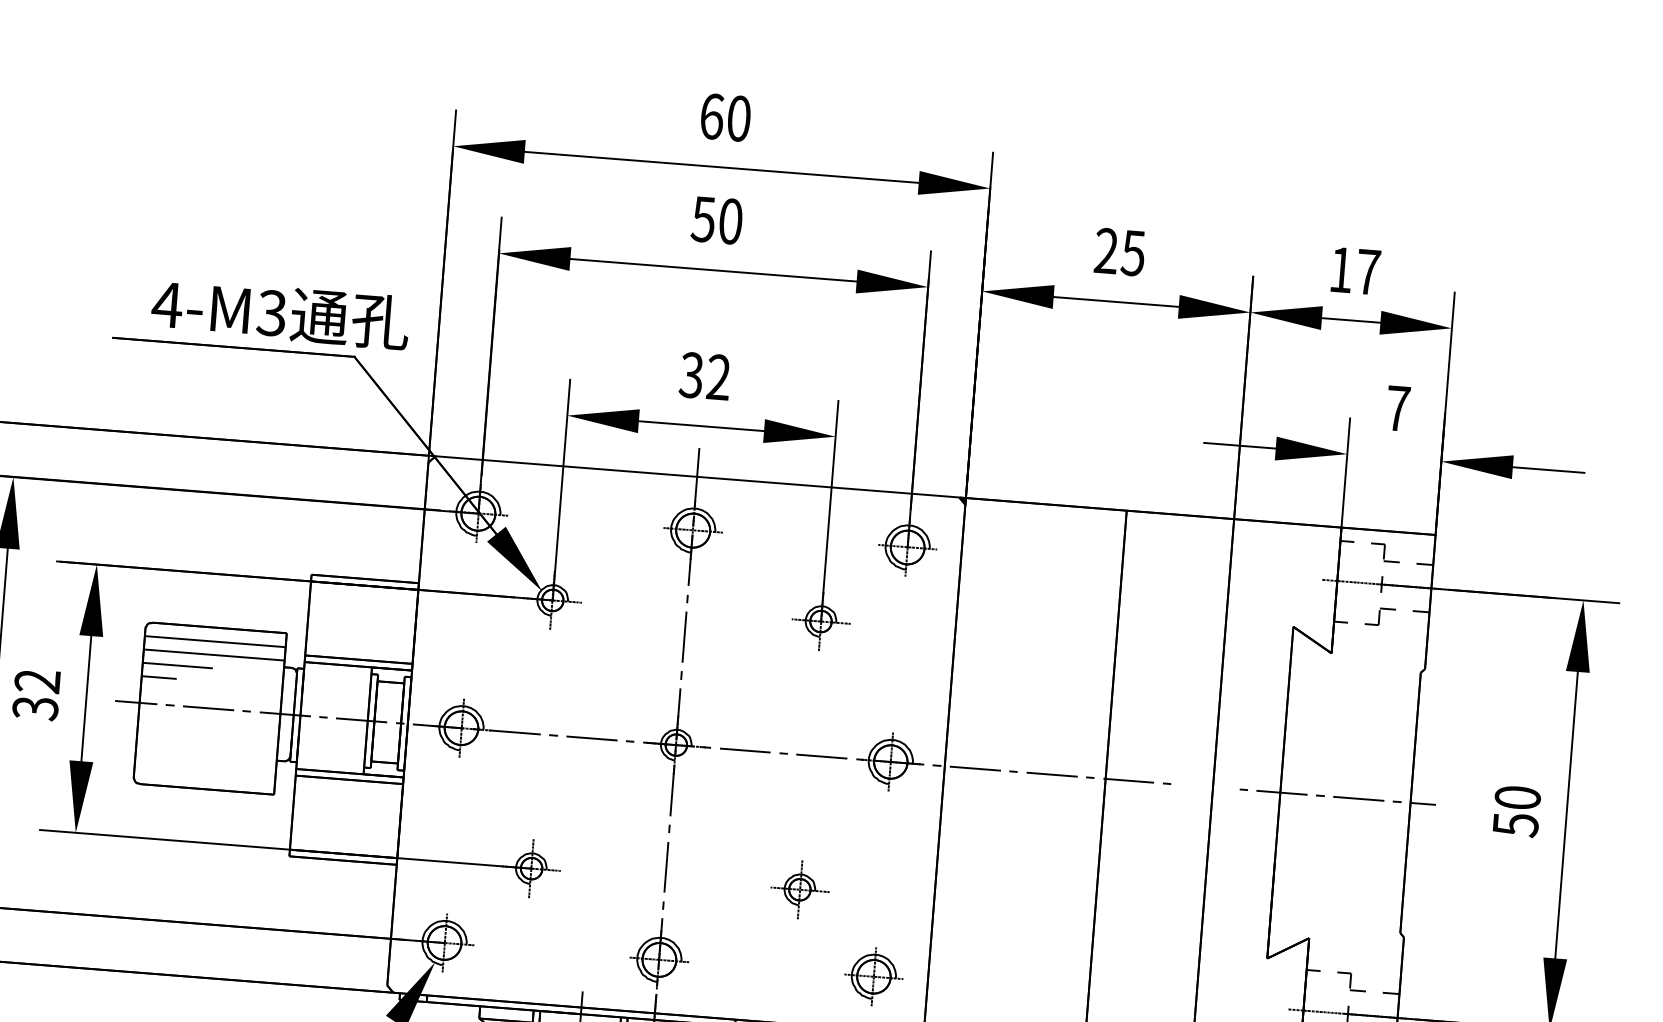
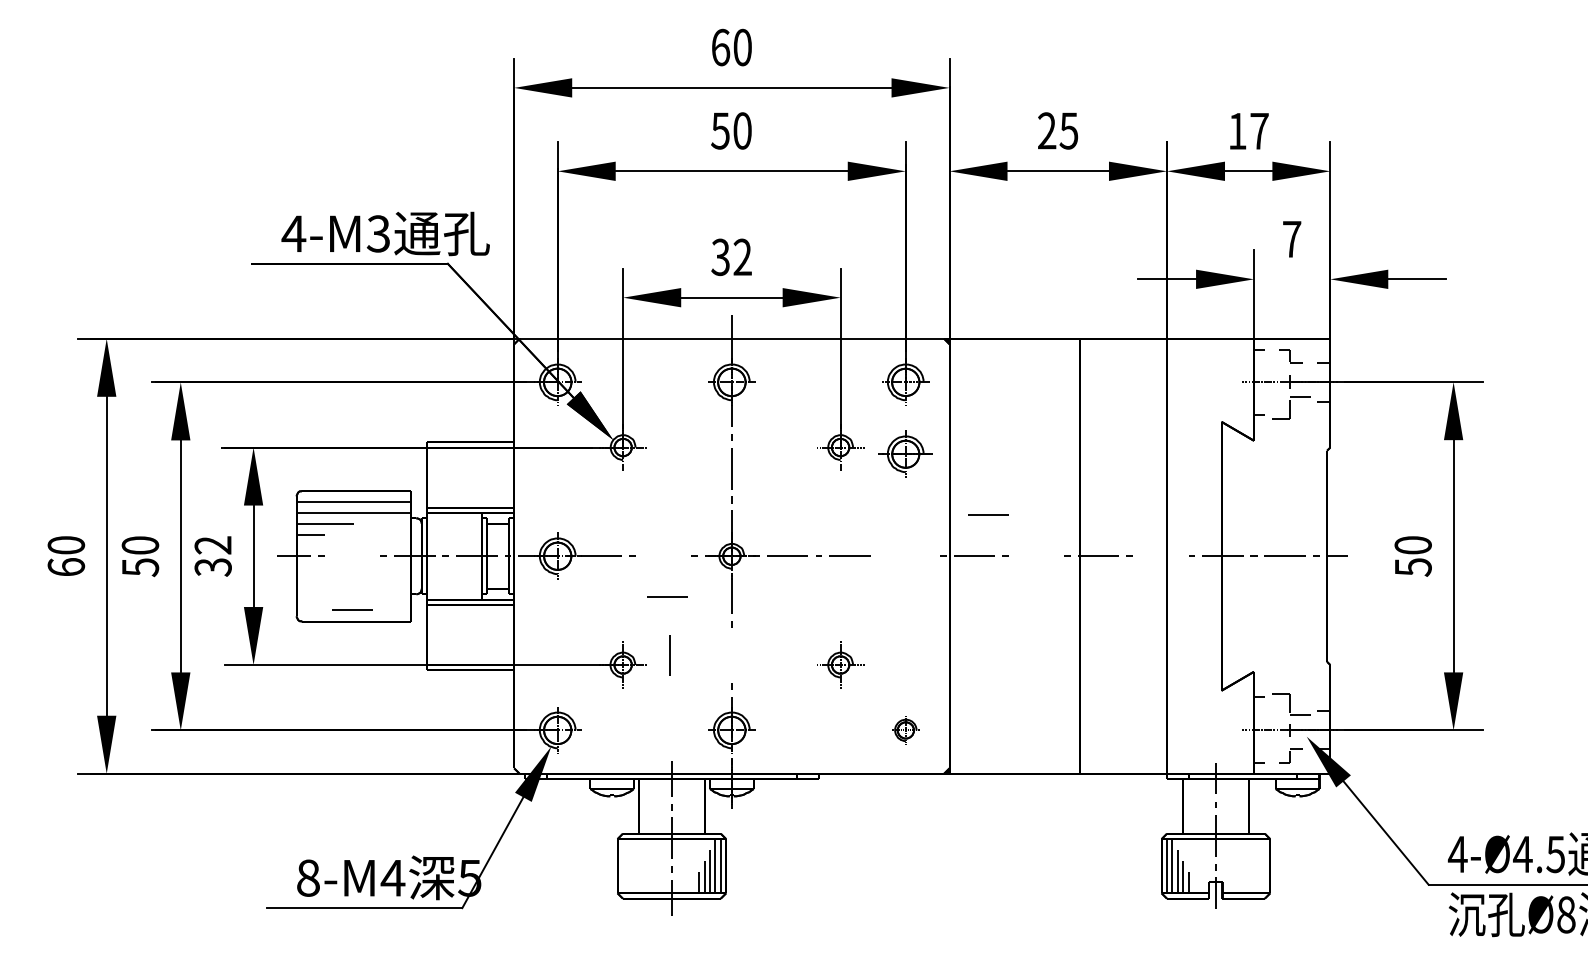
part: (1379, 617) -> (1290, 408), size x1.6
line: (208, 707) -> (352, 609), moved
line: (592, 737) -> (667, 596), moved
part: (890, 761) -> (905, 453), moved
line: (1052, 773) -> (988, 514), moved
line: (666, 867) -> (669, 655), moved
part: (873, 976) -> (905, 730), size x0.6
part: (1351, 980) -> (1290, 703), size x1.6

